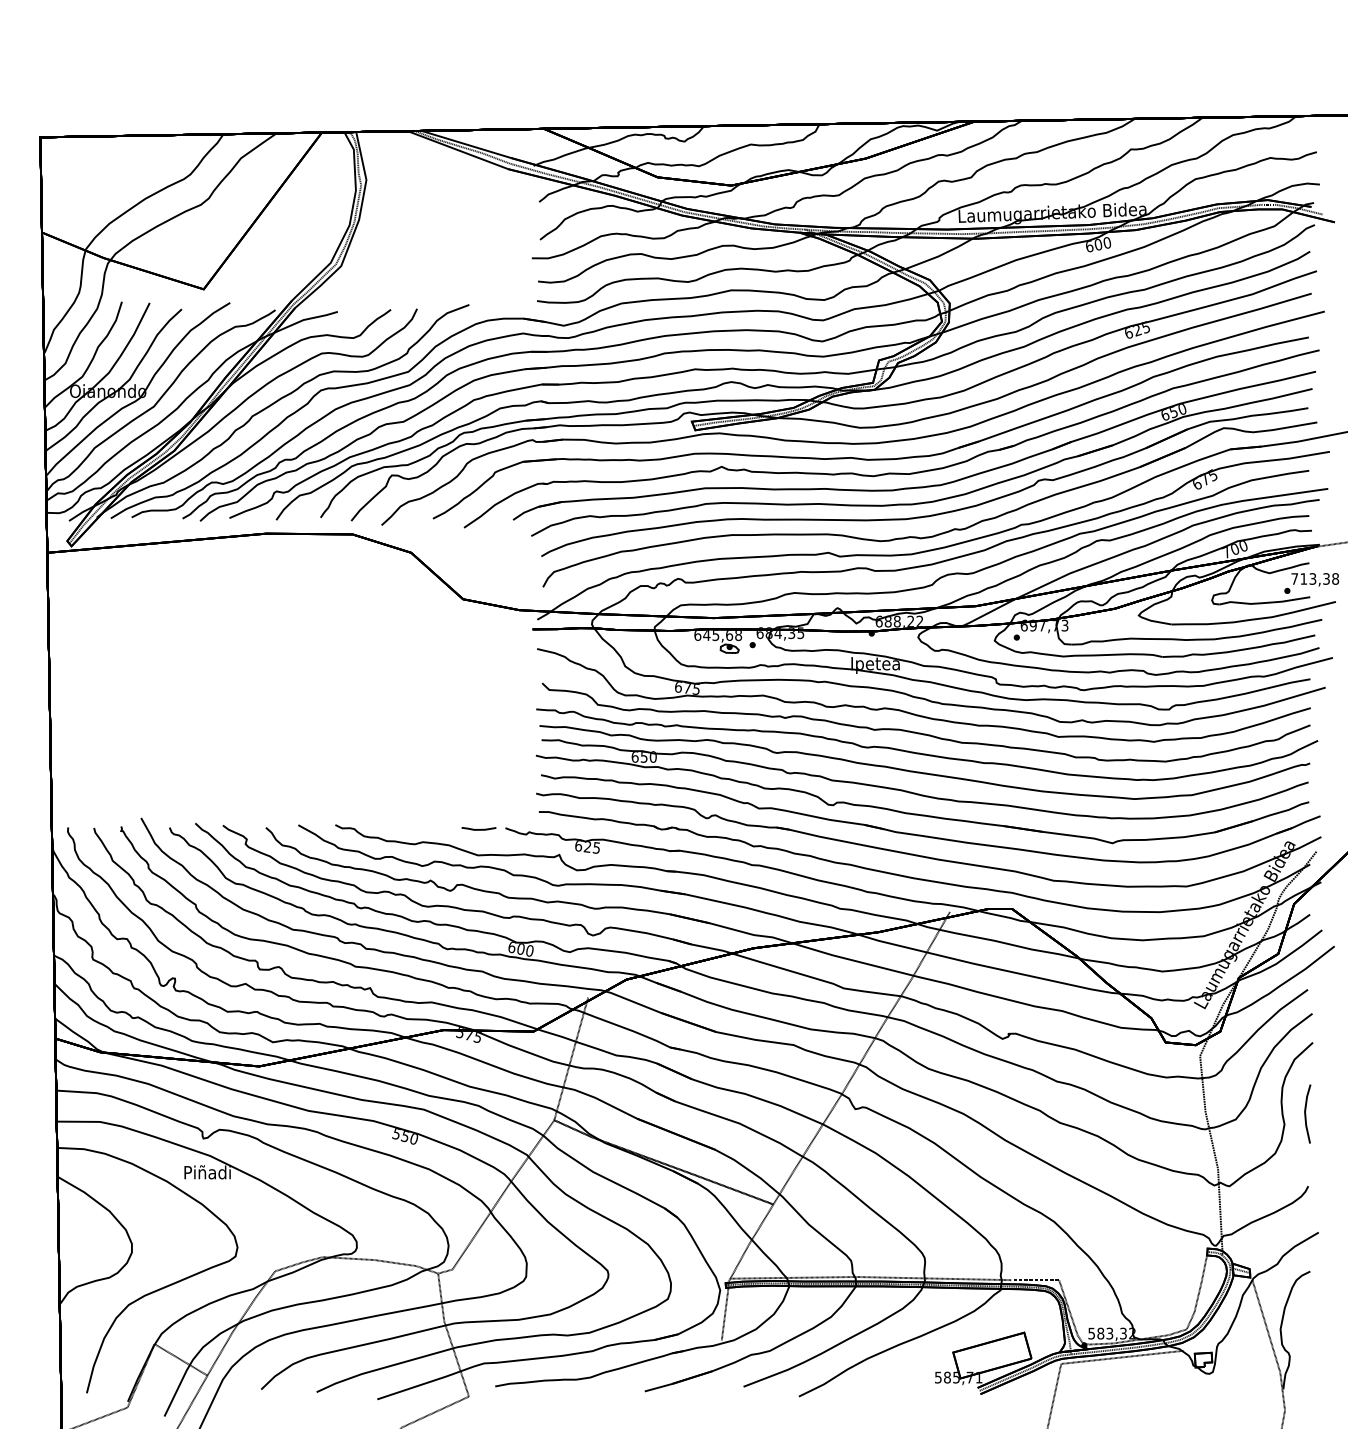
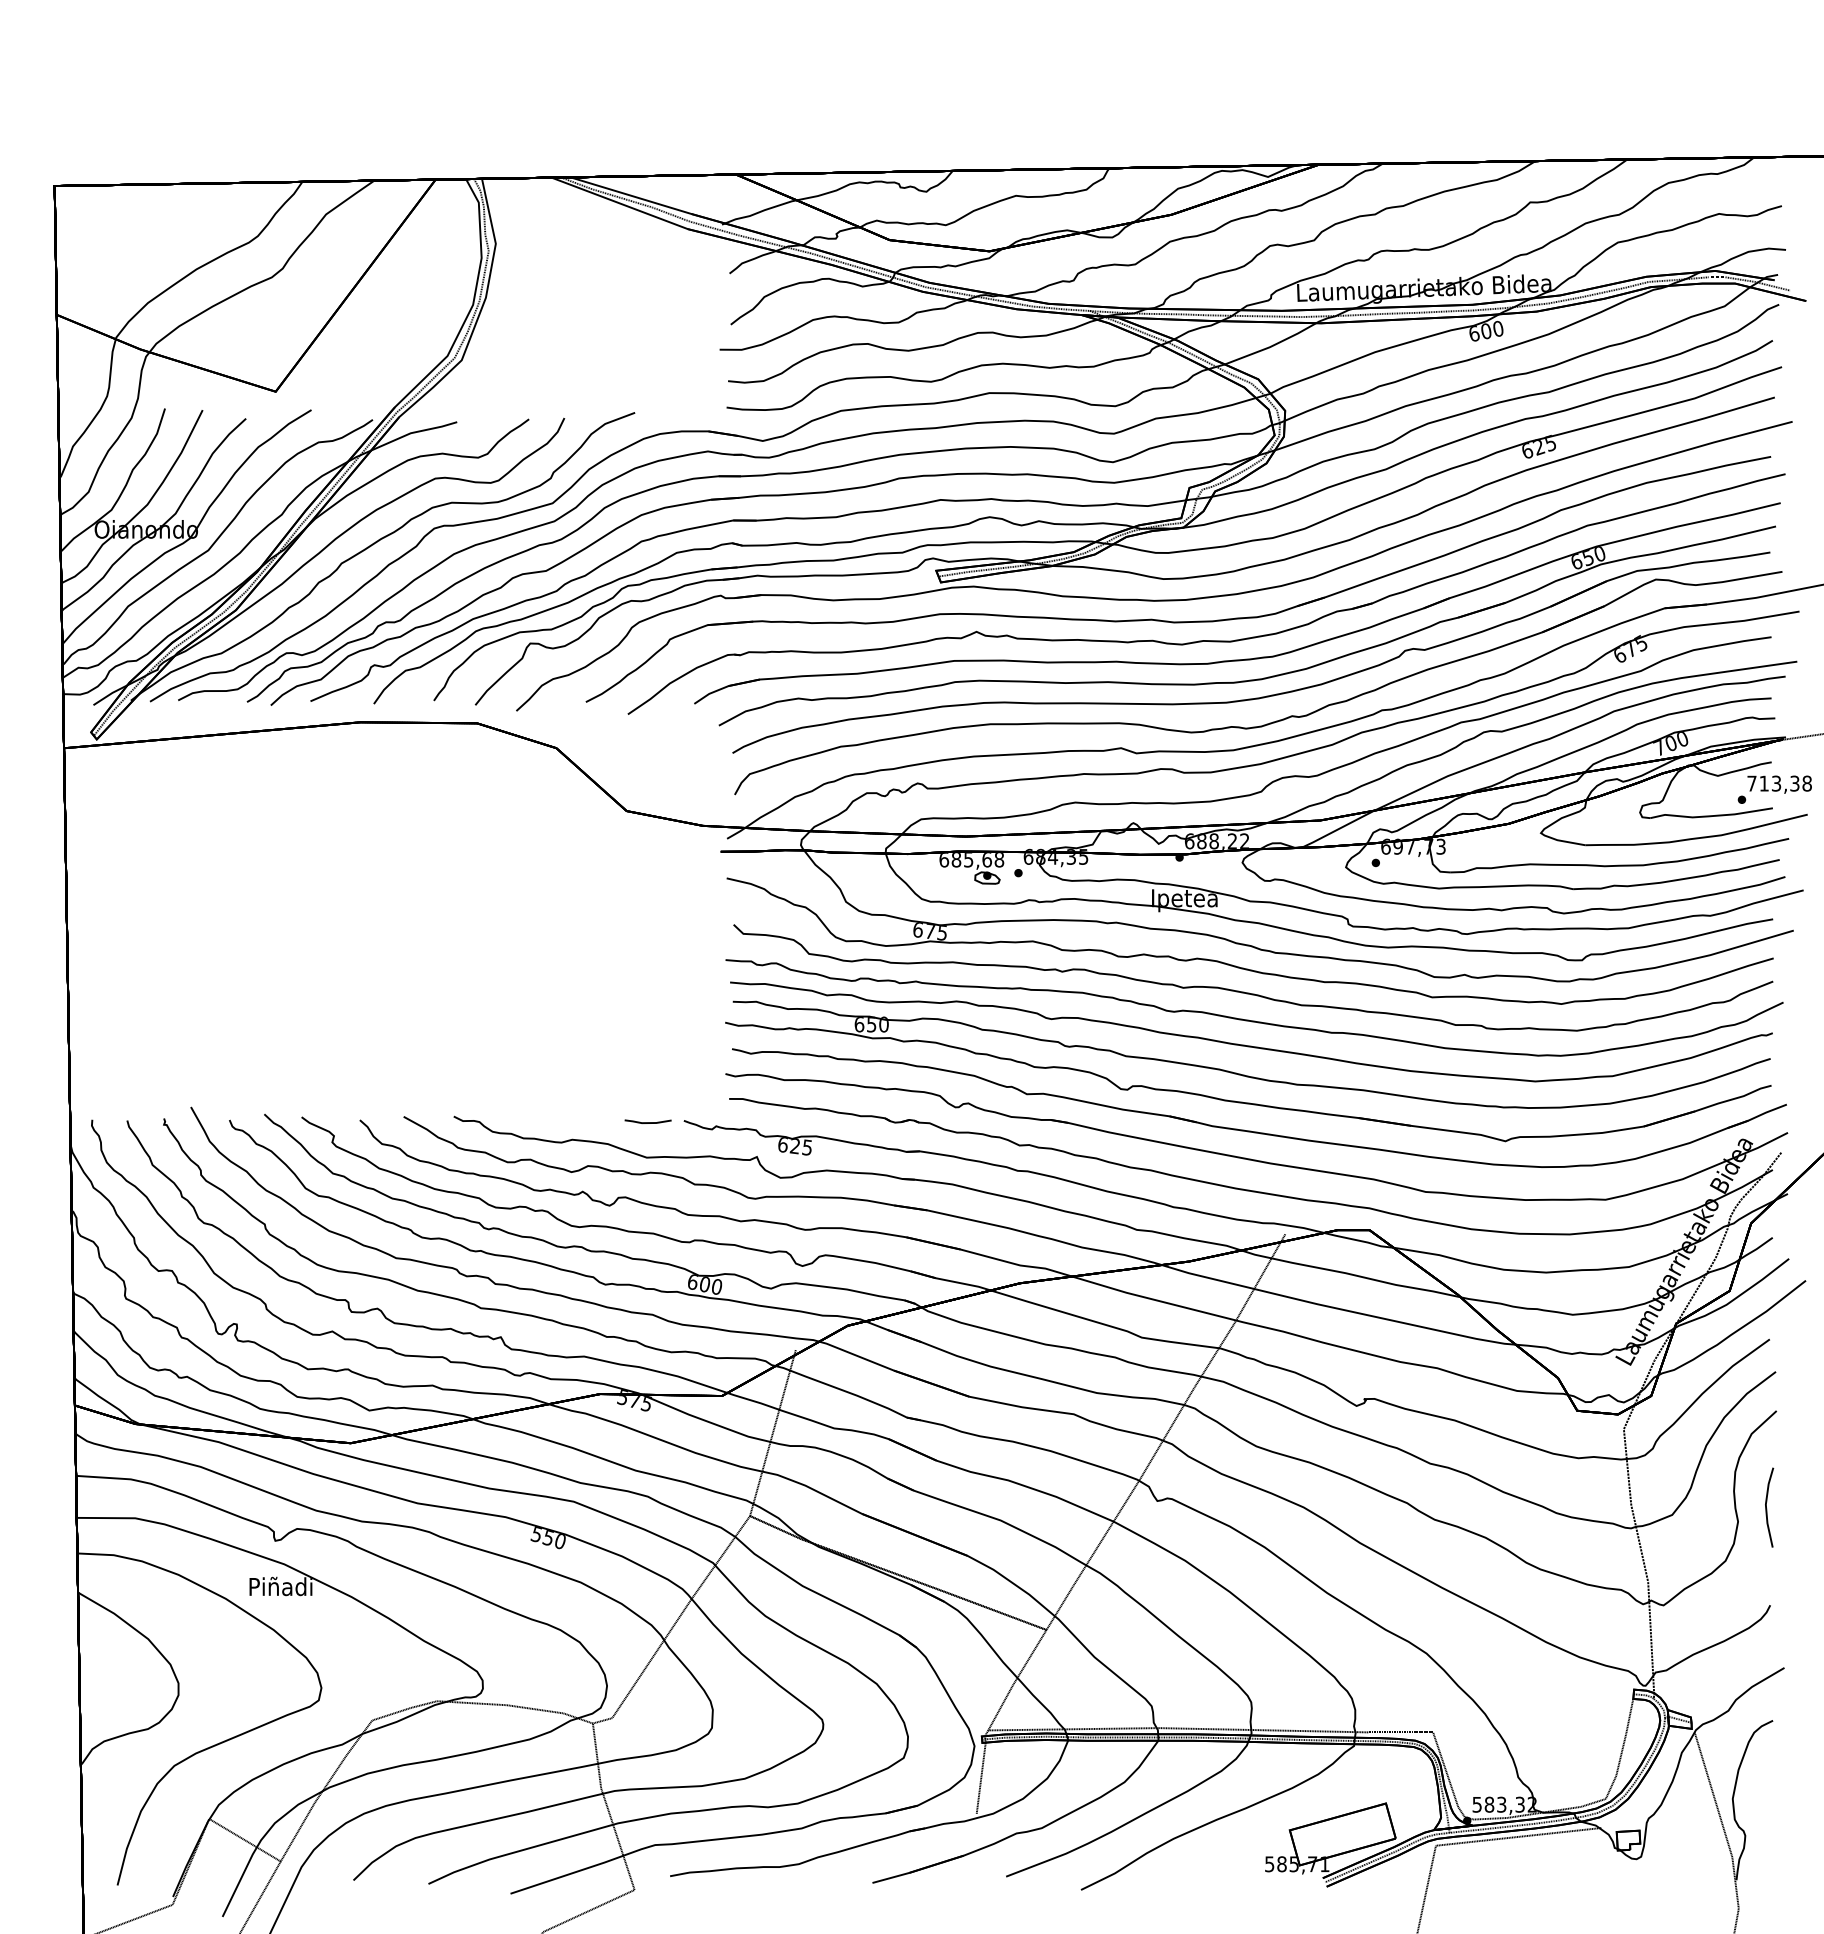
text: (706, 635) -> (955, 860), 645,68 -> 685,68

